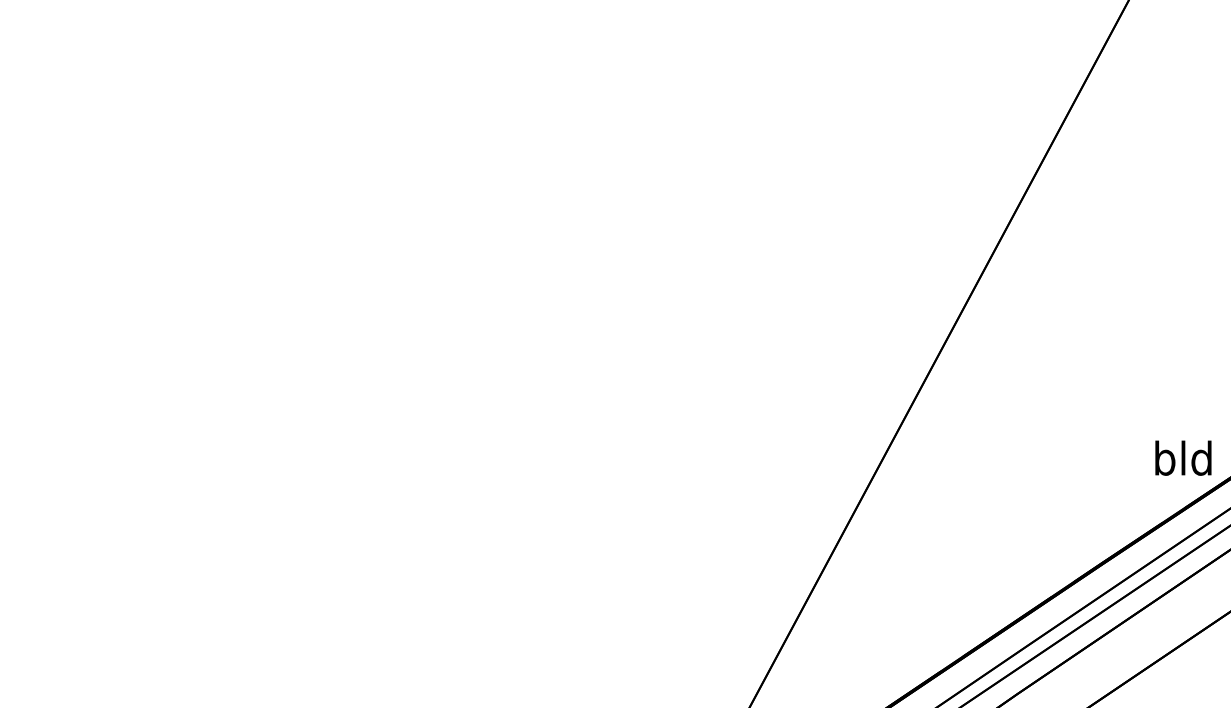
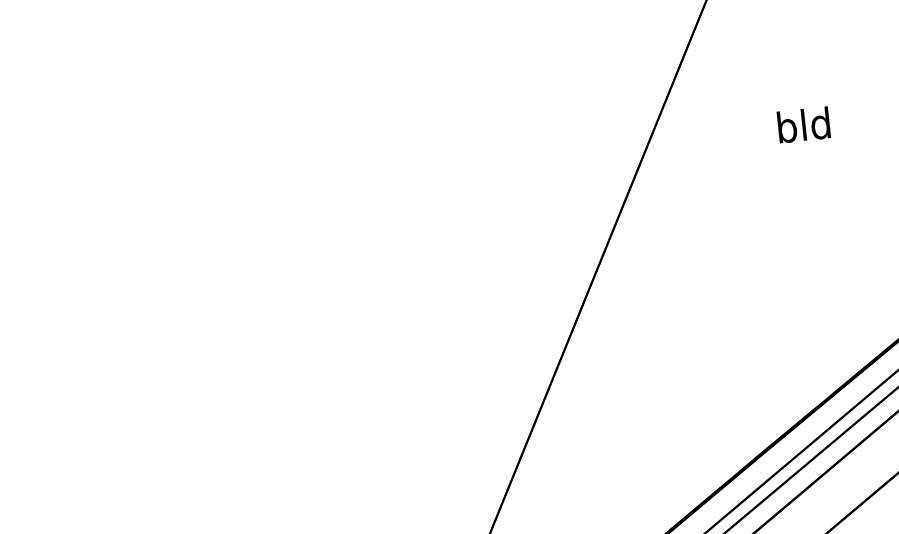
text: (1183, 457) -> (803, 124), moved

